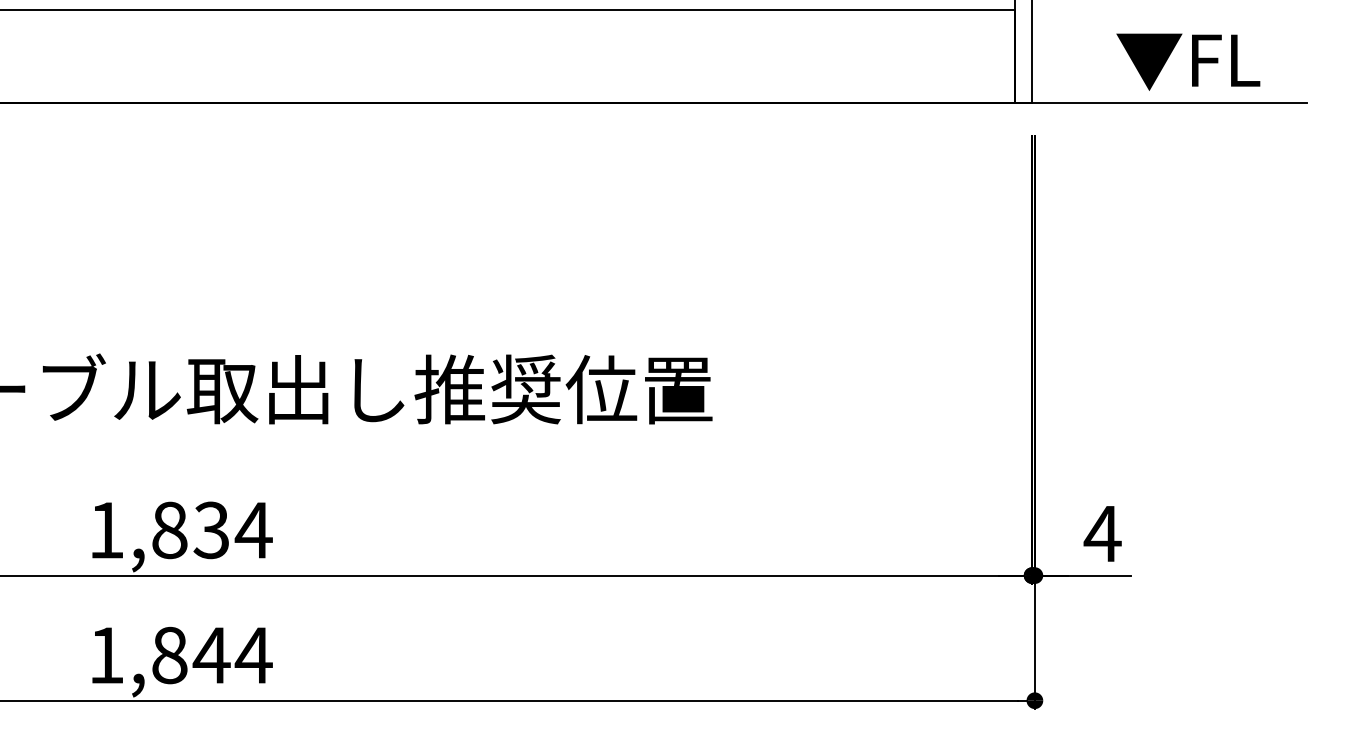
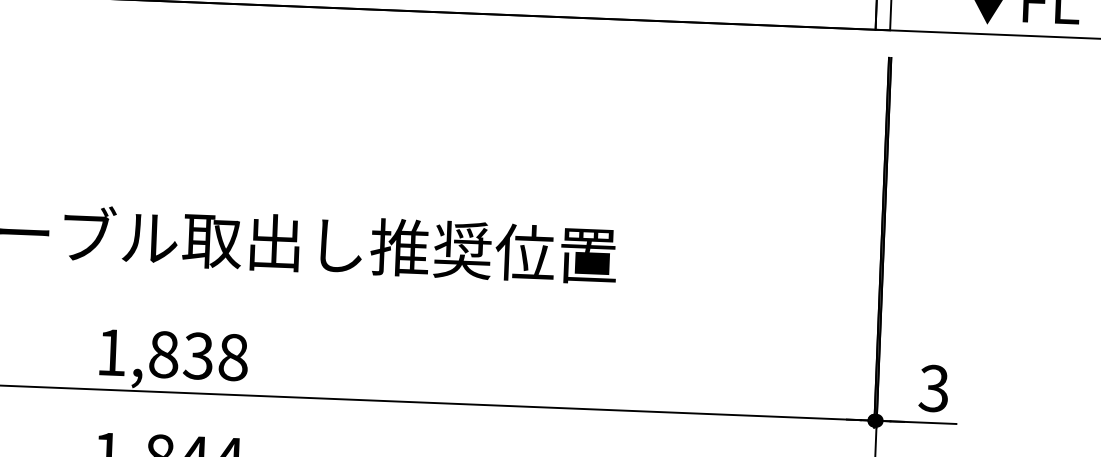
text: (253, 530) -> (233, 357), 1,834 -> 1,838
text: (1102, 533) -> (933, 388), 4 -> 3

